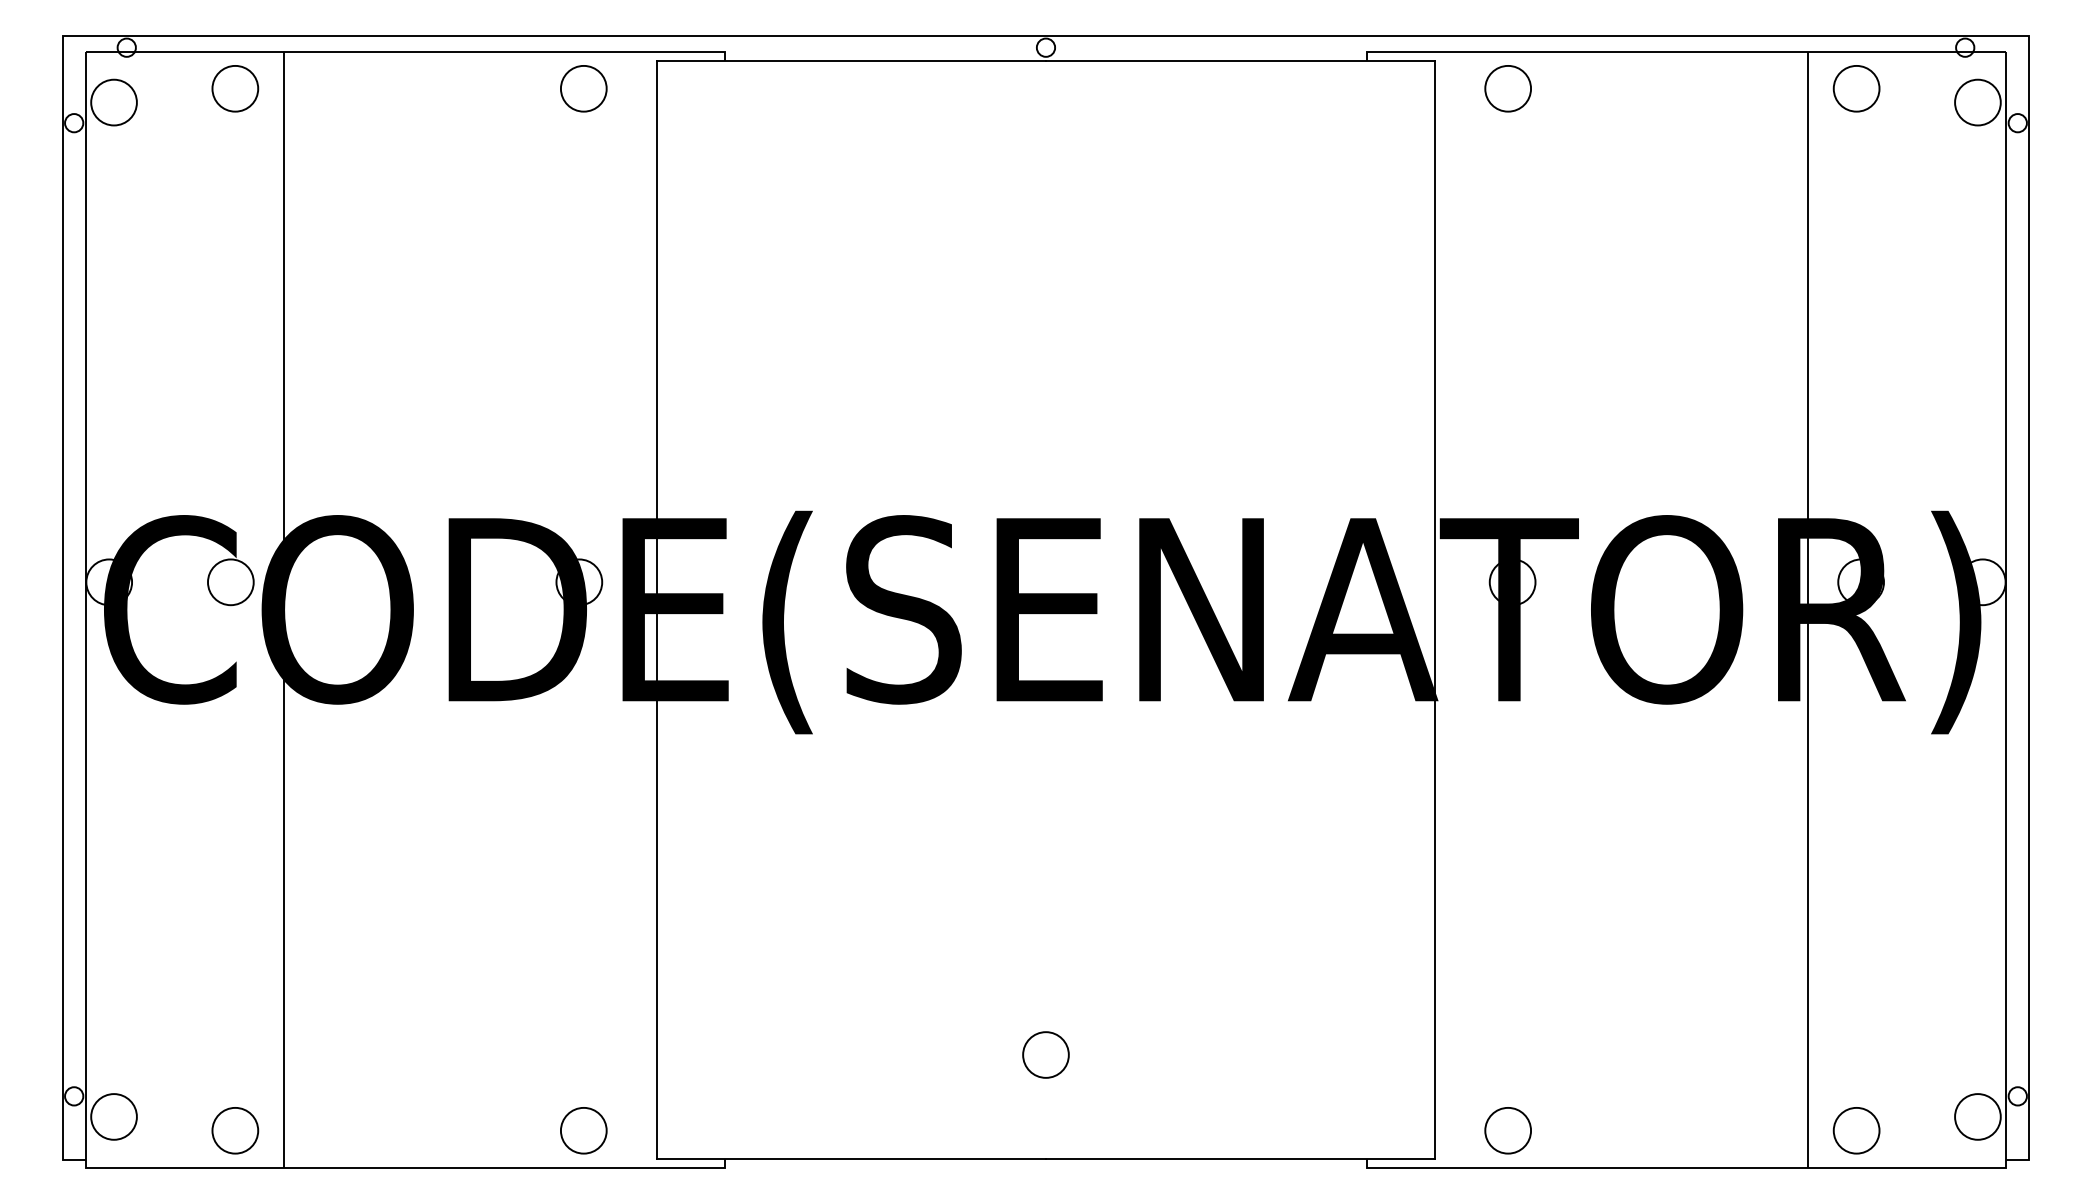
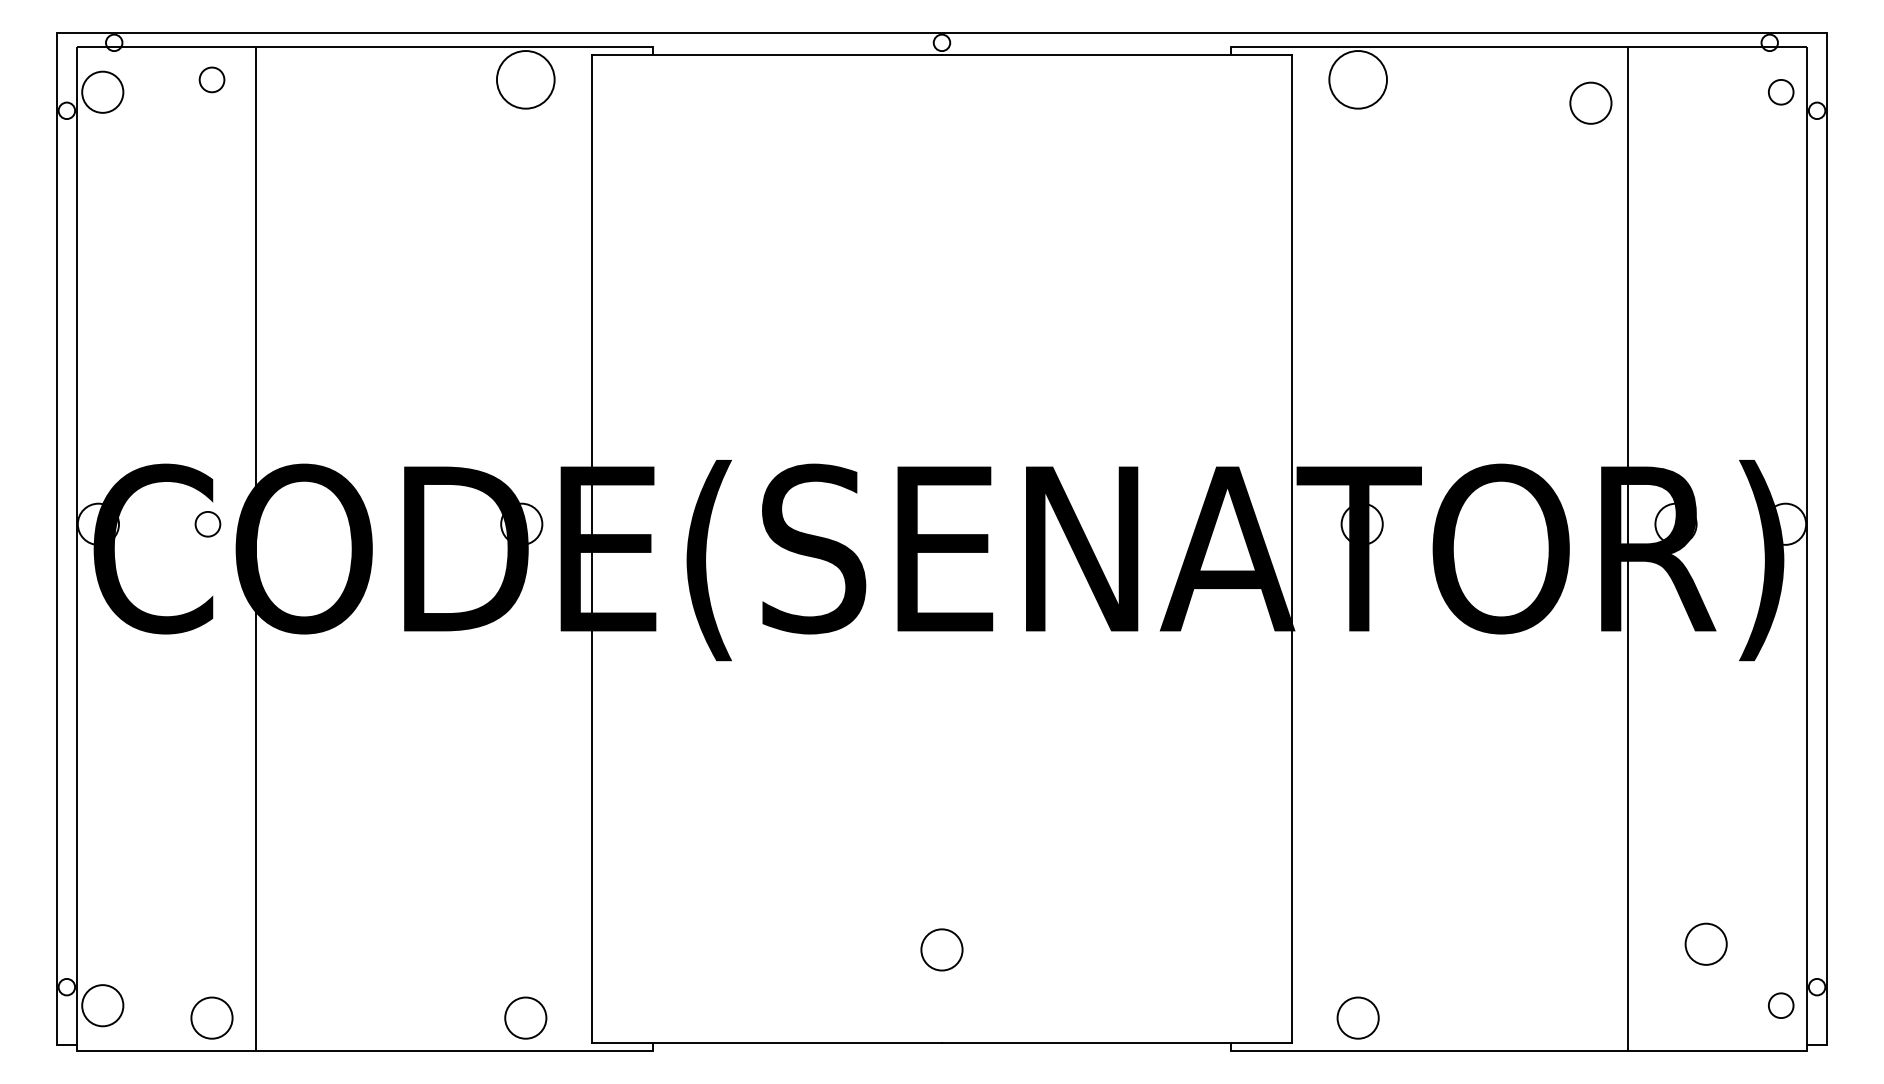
circle: (235, 88) -> (212, 79), size x0.6
circle: (583, 88) -> (525, 79), size x1.4
circle: (1508, 88) -> (1358, 79), size x1.4
circle: (1856, 88) -> (1590, 103), moved
circle: (1977, 102) -> (1780, 92), size x0.6
circle: (230, 582) -> (207, 524), size x0.6
circle: (1977, 1116) -> (1780, 1005), size x0.6
circle: (1856, 1130) -> (1706, 944), moved

